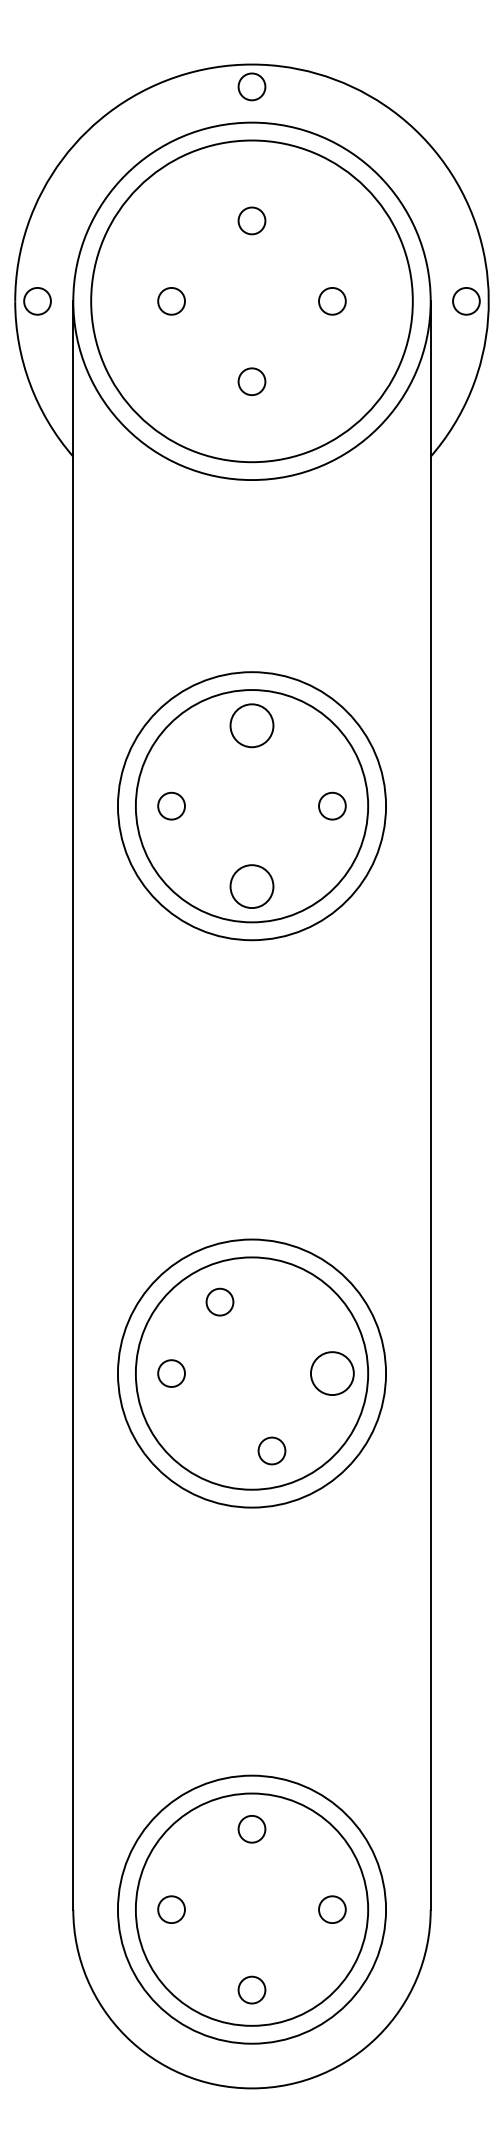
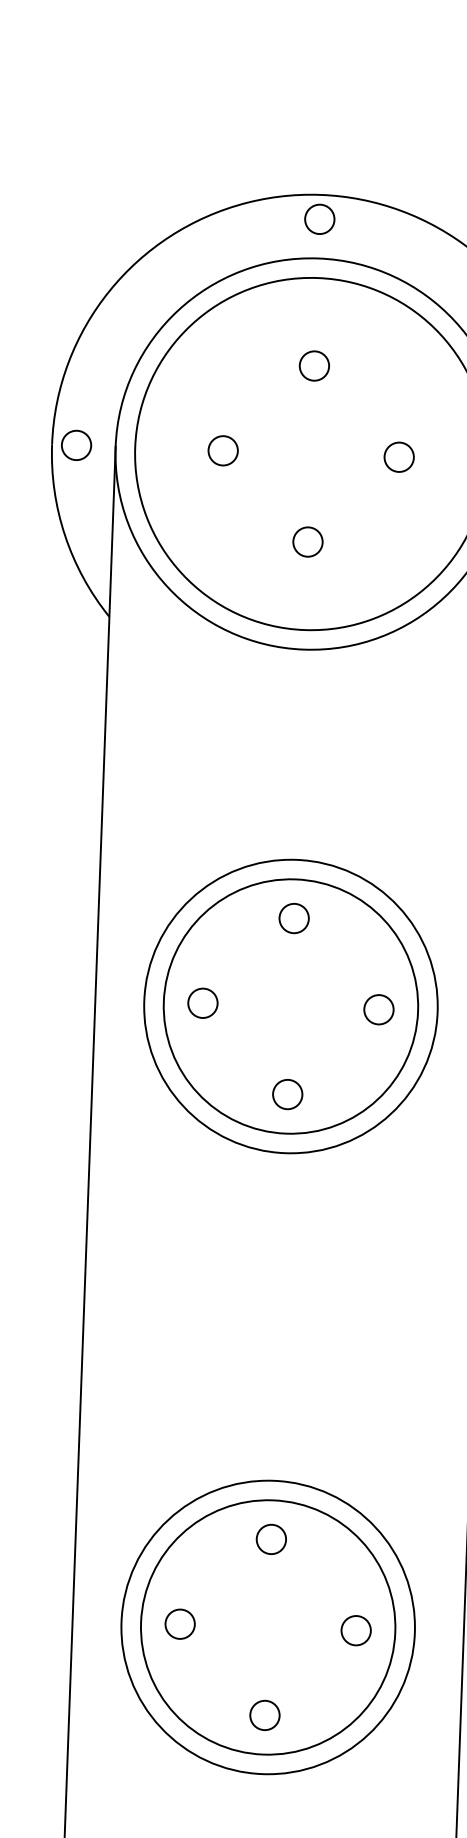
circle: (251, 725) -> (293, 918), size x0.62
circle: (251, 886) -> (287, 1094), size x0.62
circle: (219, 1301) -> (270, 1538), moved
circle: (332, 1373) -> (356, 1630), size x0.62
circle: (271, 1450) -> (264, 1714), moved

